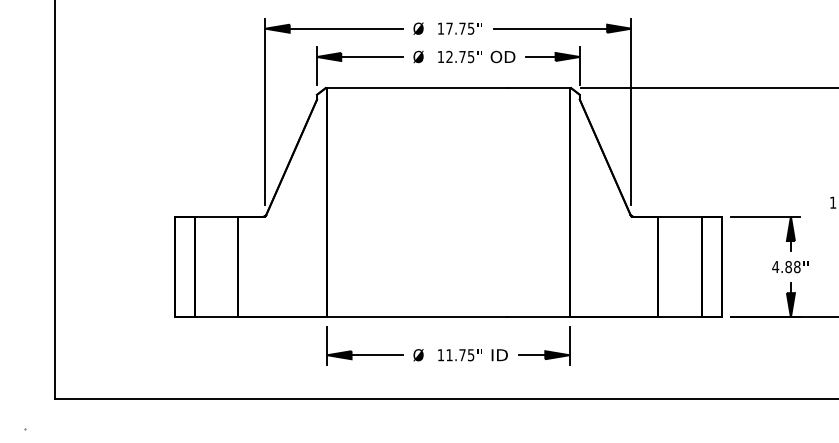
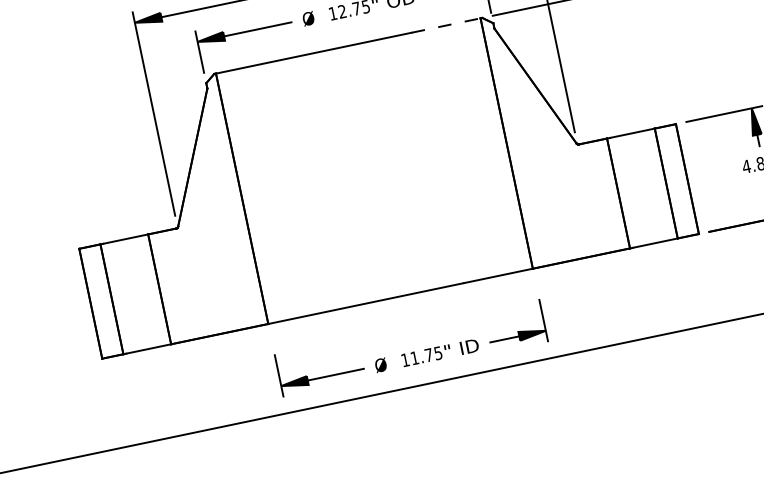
line: (538, 88) -> (446, 25), solid -> dashed
part: (448, 345) -> (411, 347), moved

